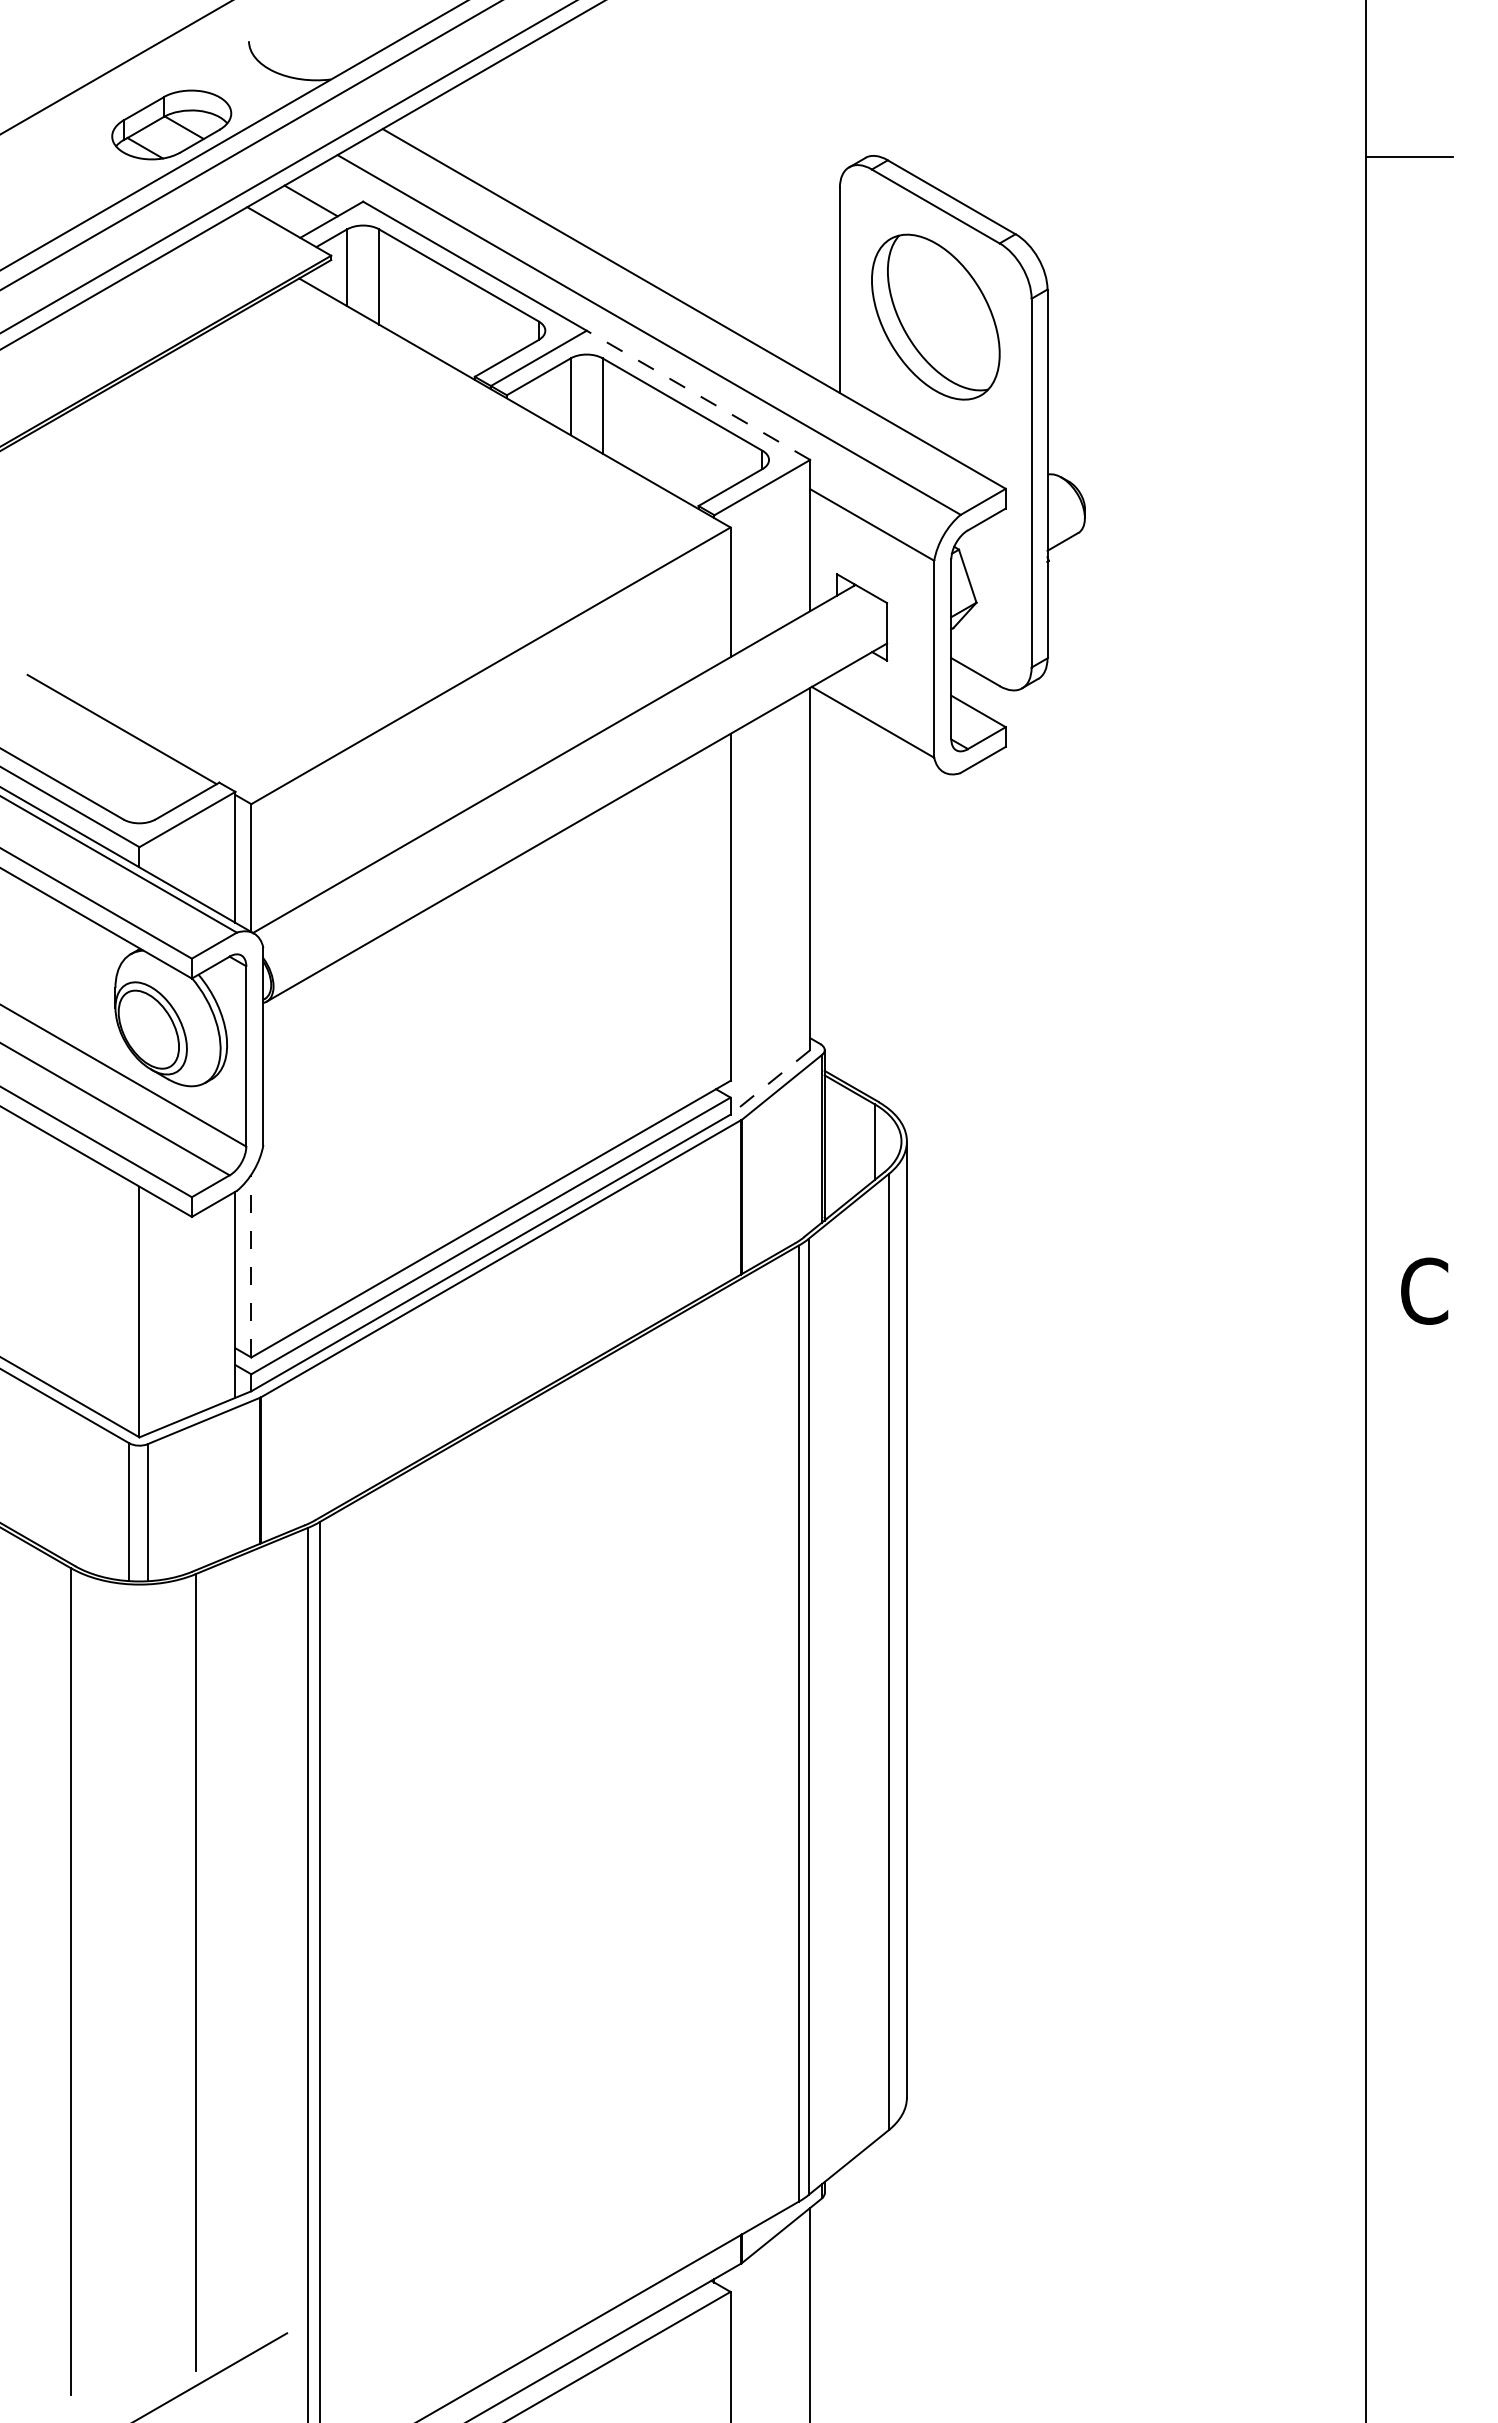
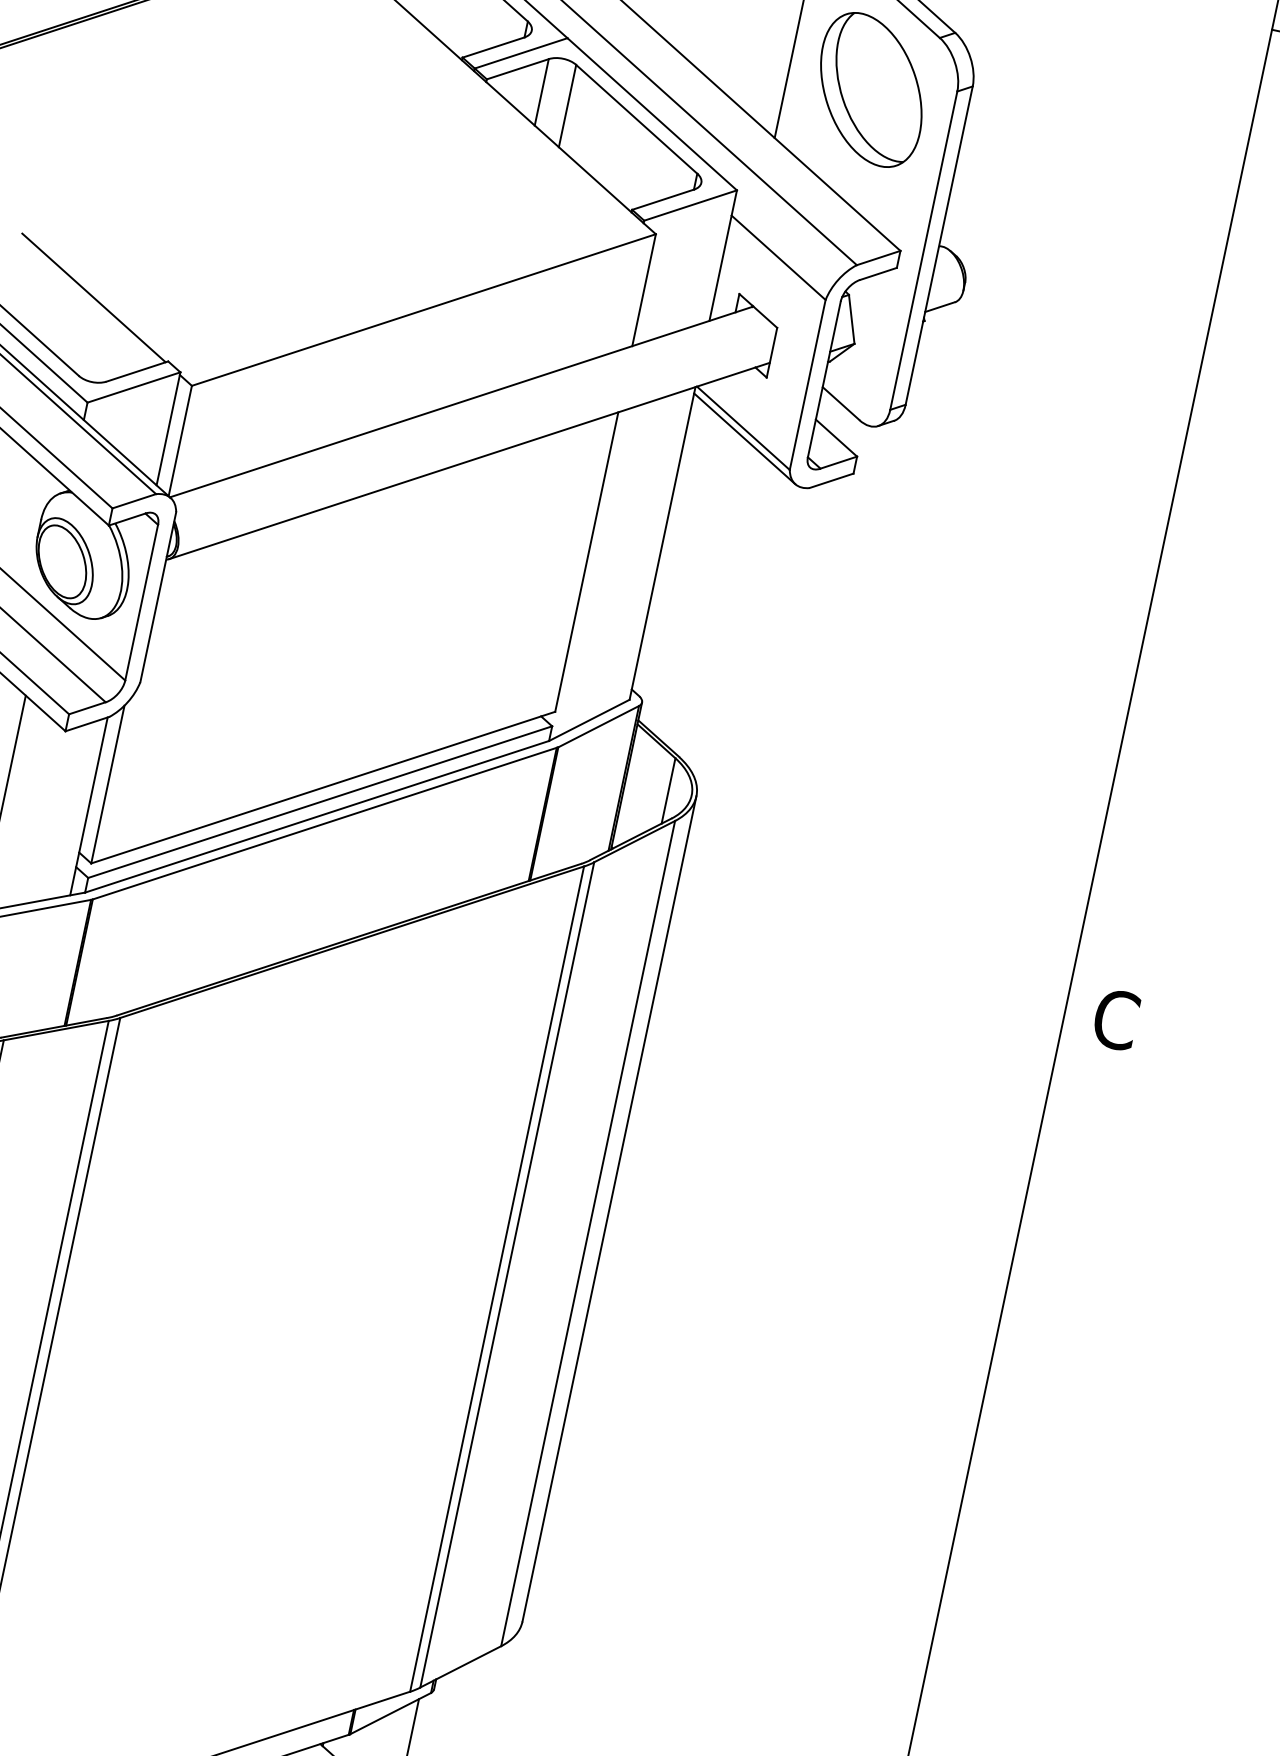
line: (698, 395) -> (652, 114), dashed -> solid
line: (876, 733) -> (744, 438), added
line: (770, 1082) -> (589, 720), dashed -> solid
line: (251, 1265) -> (108, 784), dashed -> solid

